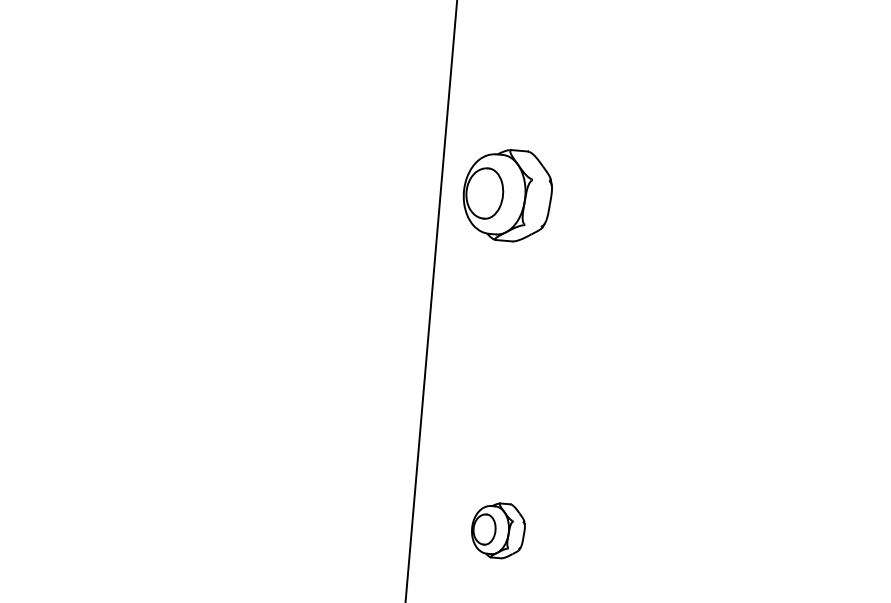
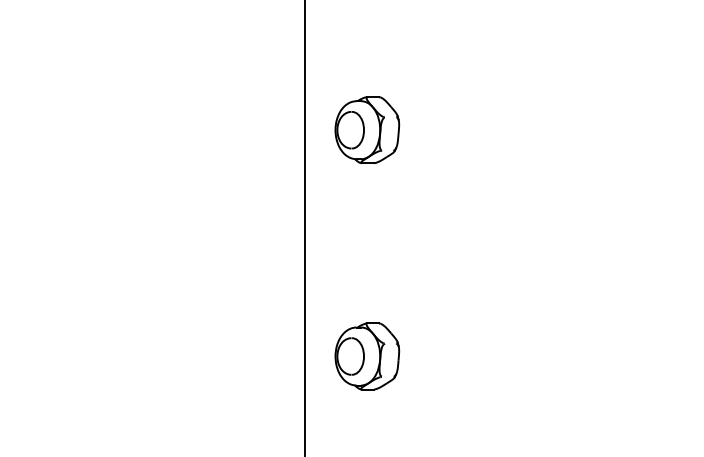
part: (507, 195) -> (367, 130), moved
part: (498, 530) -> (367, 356), size x1.67

